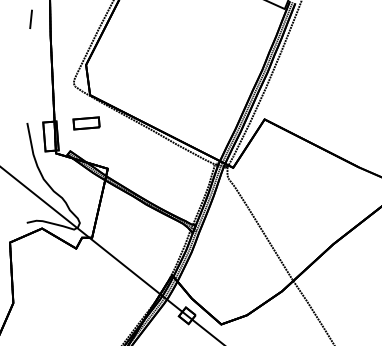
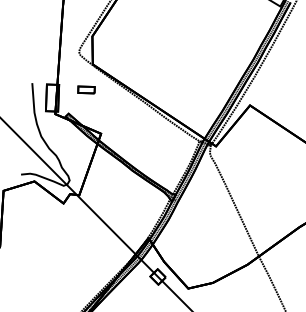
part: (86, 123) -> (86, 90), size x0.7

